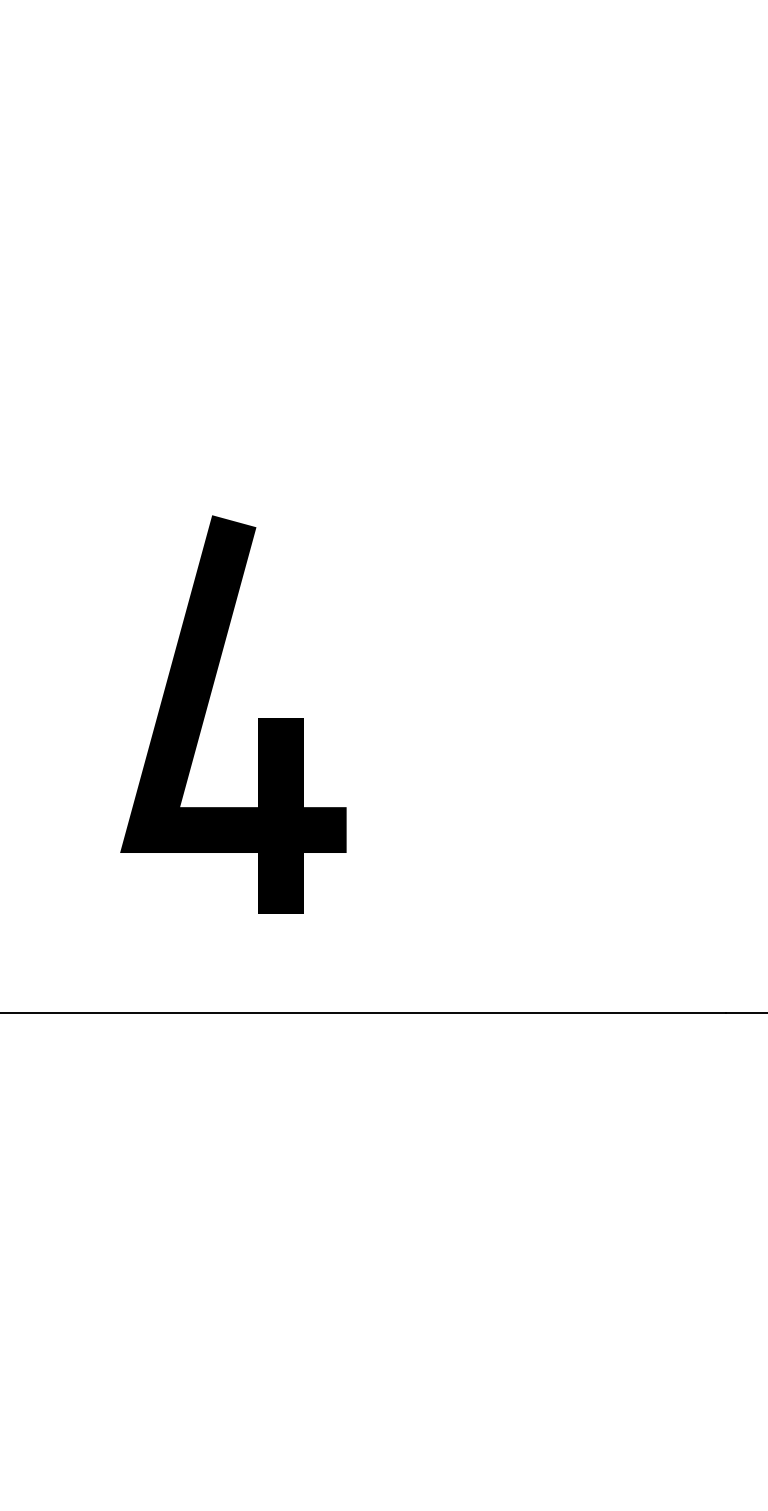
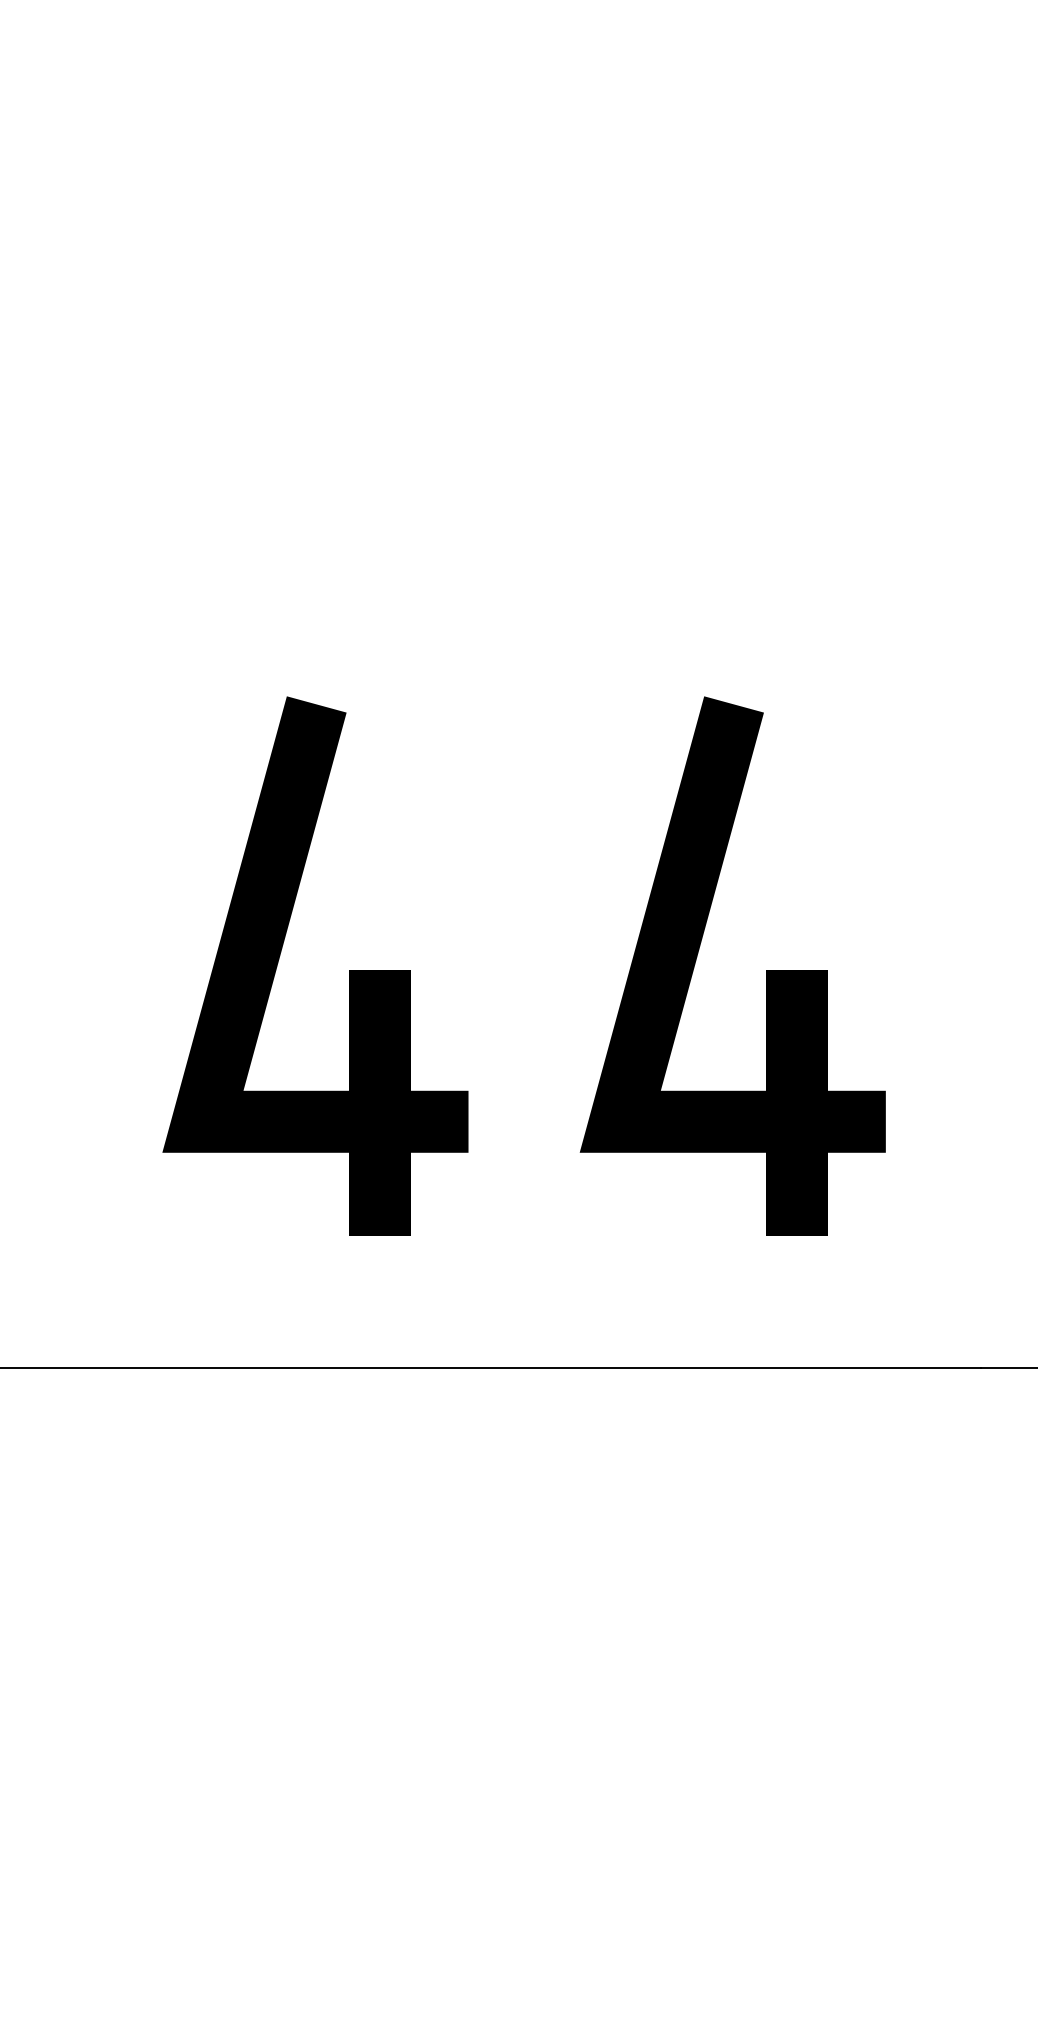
part: (567, 718) -> (766, 970), added

